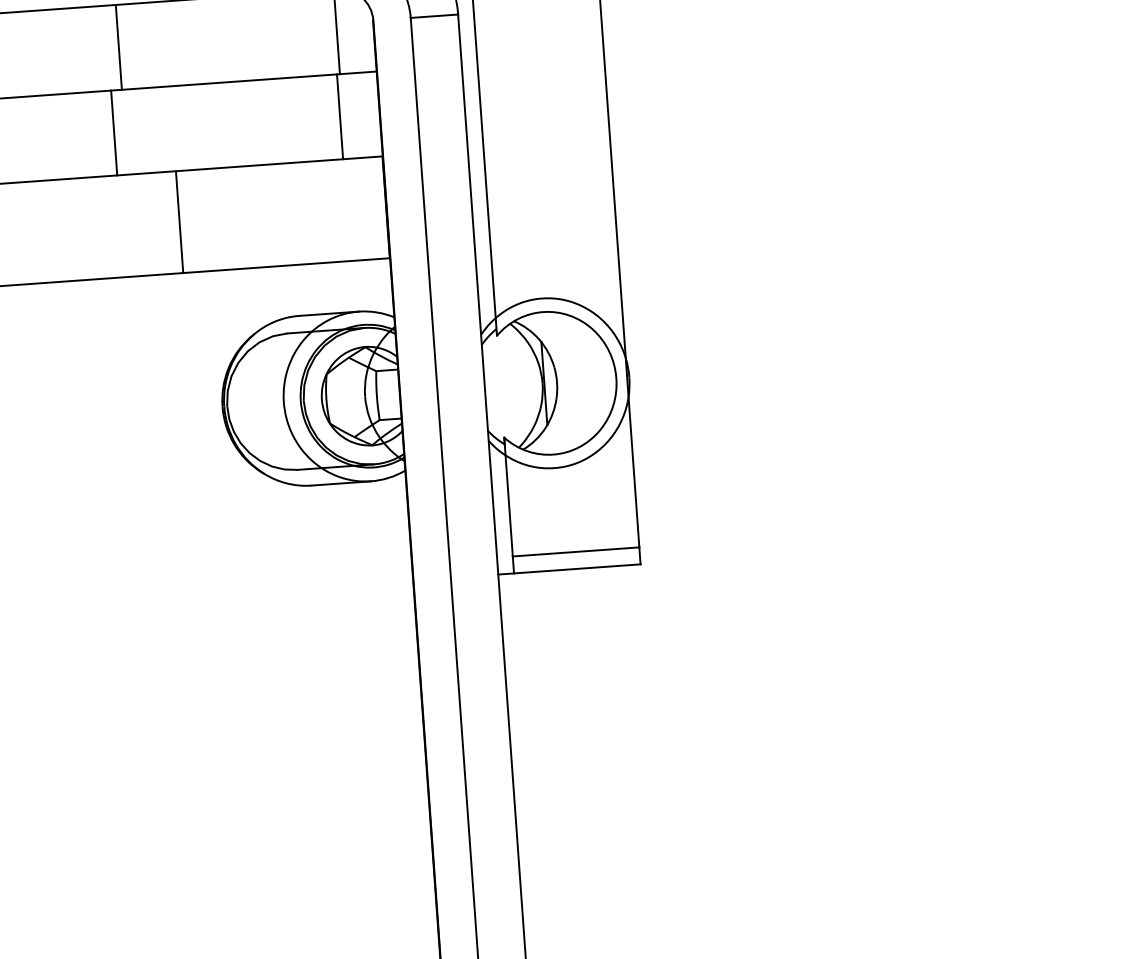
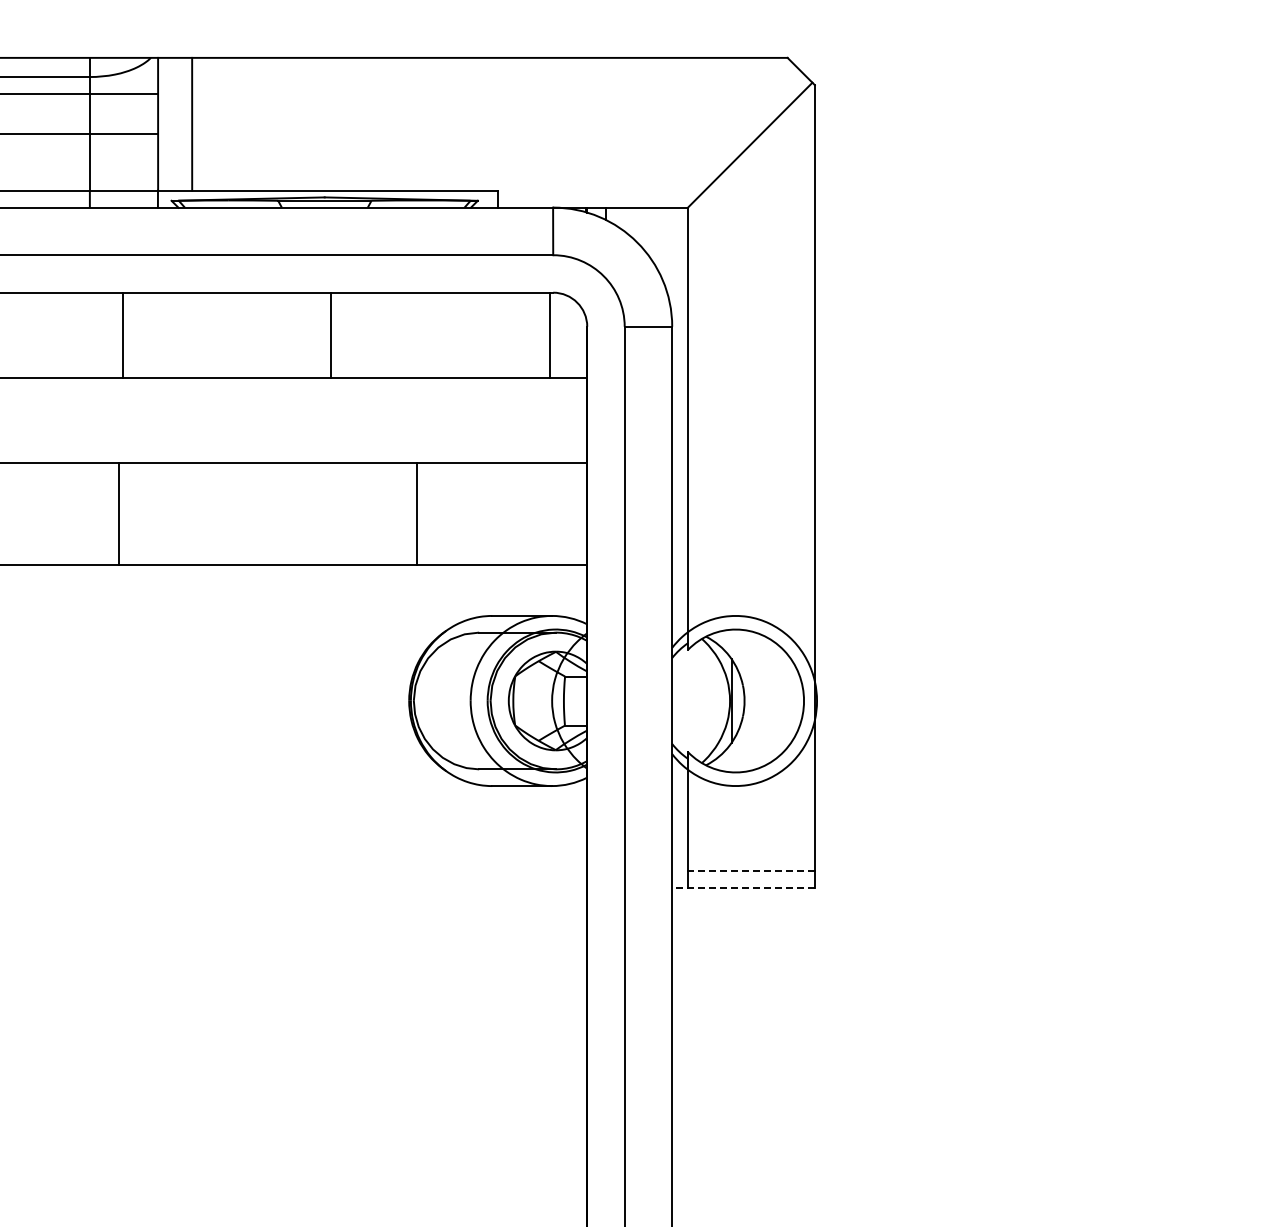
line: (340, 116) -> (547, 419), removed
line: (113, 132) -> (320, 419), removed
line: (179, 221) -> (416, 513), moved
line: (575, 552) -> (750, 871), solid -> dashed
line: (569, 569) -> (743, 888), solid -> dashed

